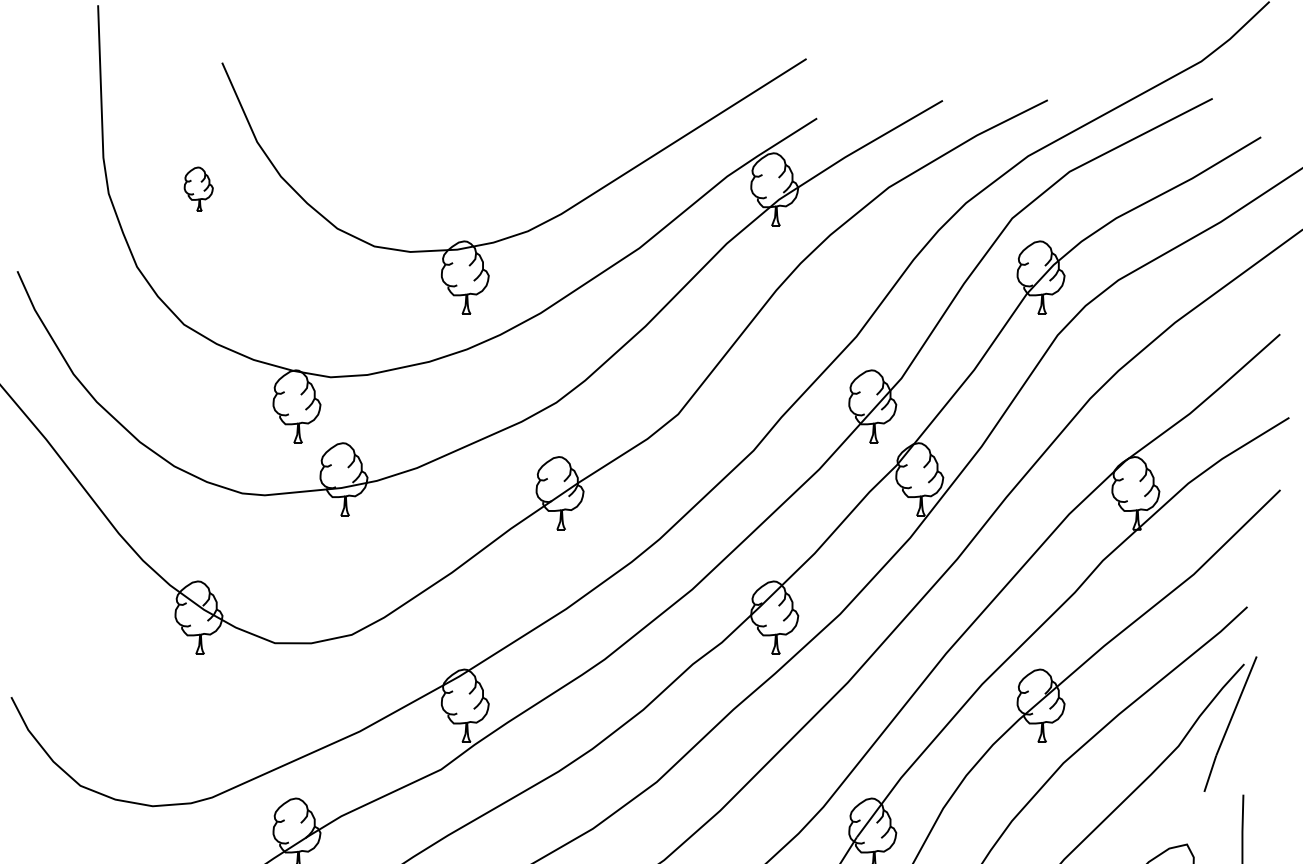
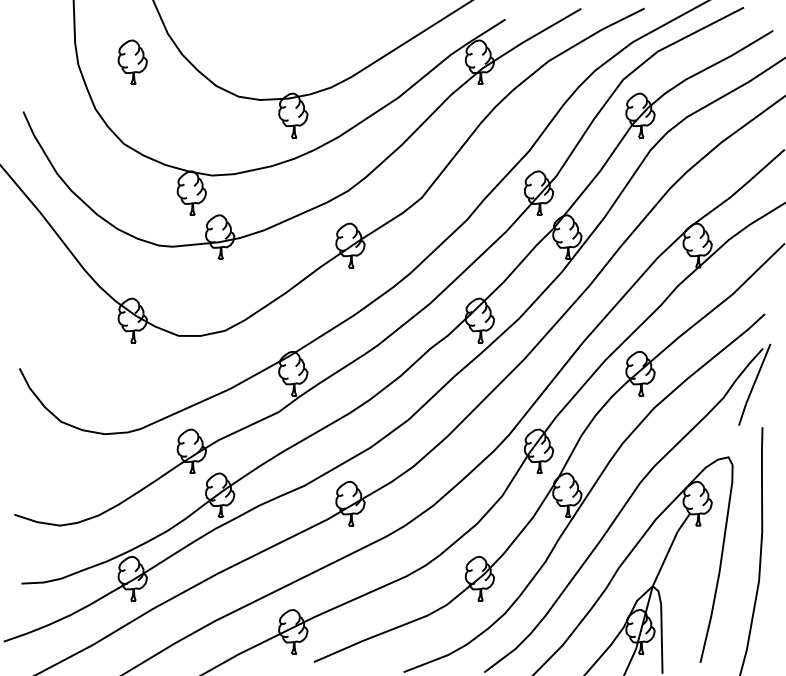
part: (198, 188) -> (132, 61), size x1.67

